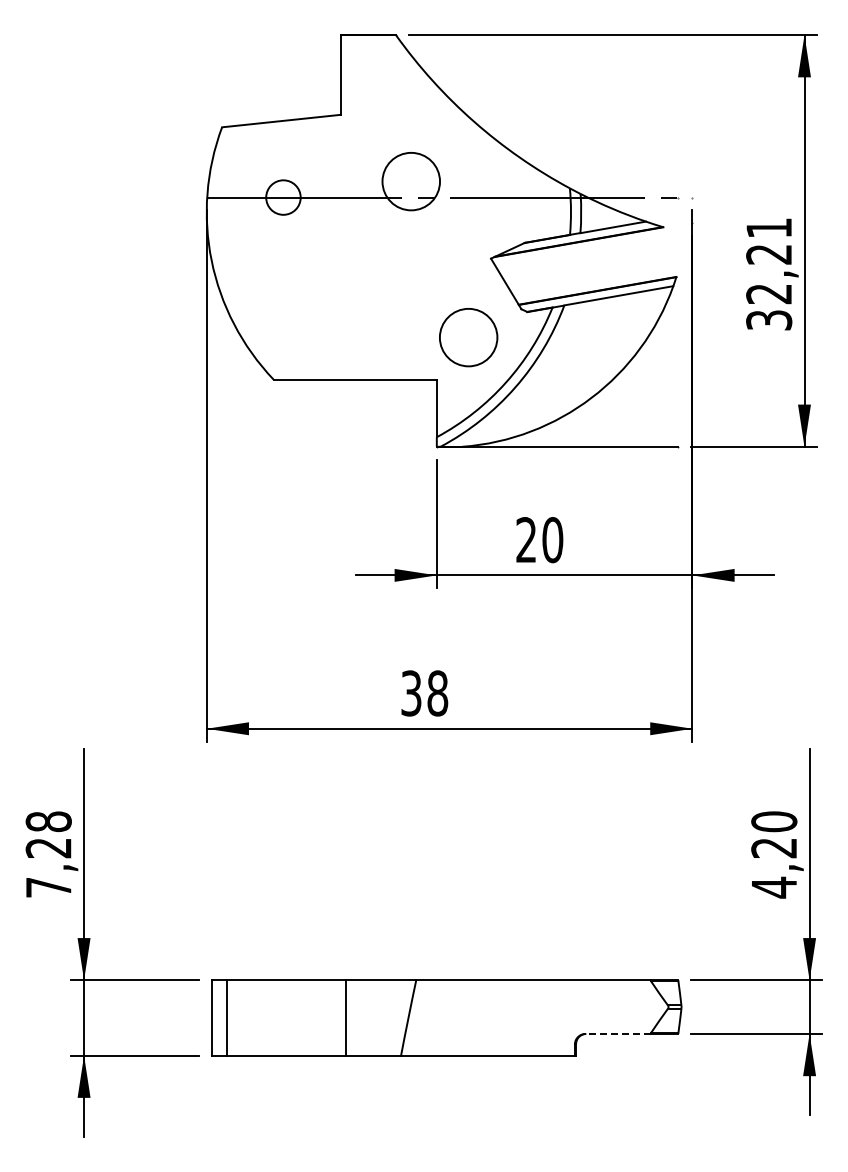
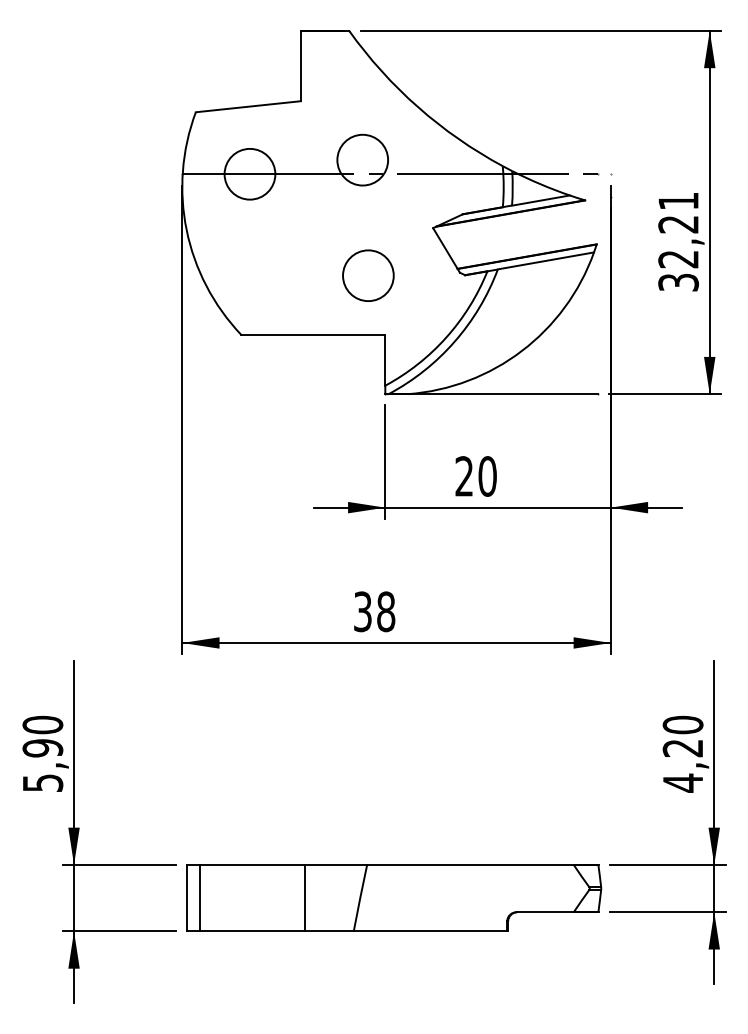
circle: (283, 197) -> (250, 174), size x1.67
circle: (468, 337) -> (368, 275), moved
text: (48, 854) -> (42, 753), 7,28 -> 5,90
line: (618, 1033) -> (545, 911), dashed -> solid

